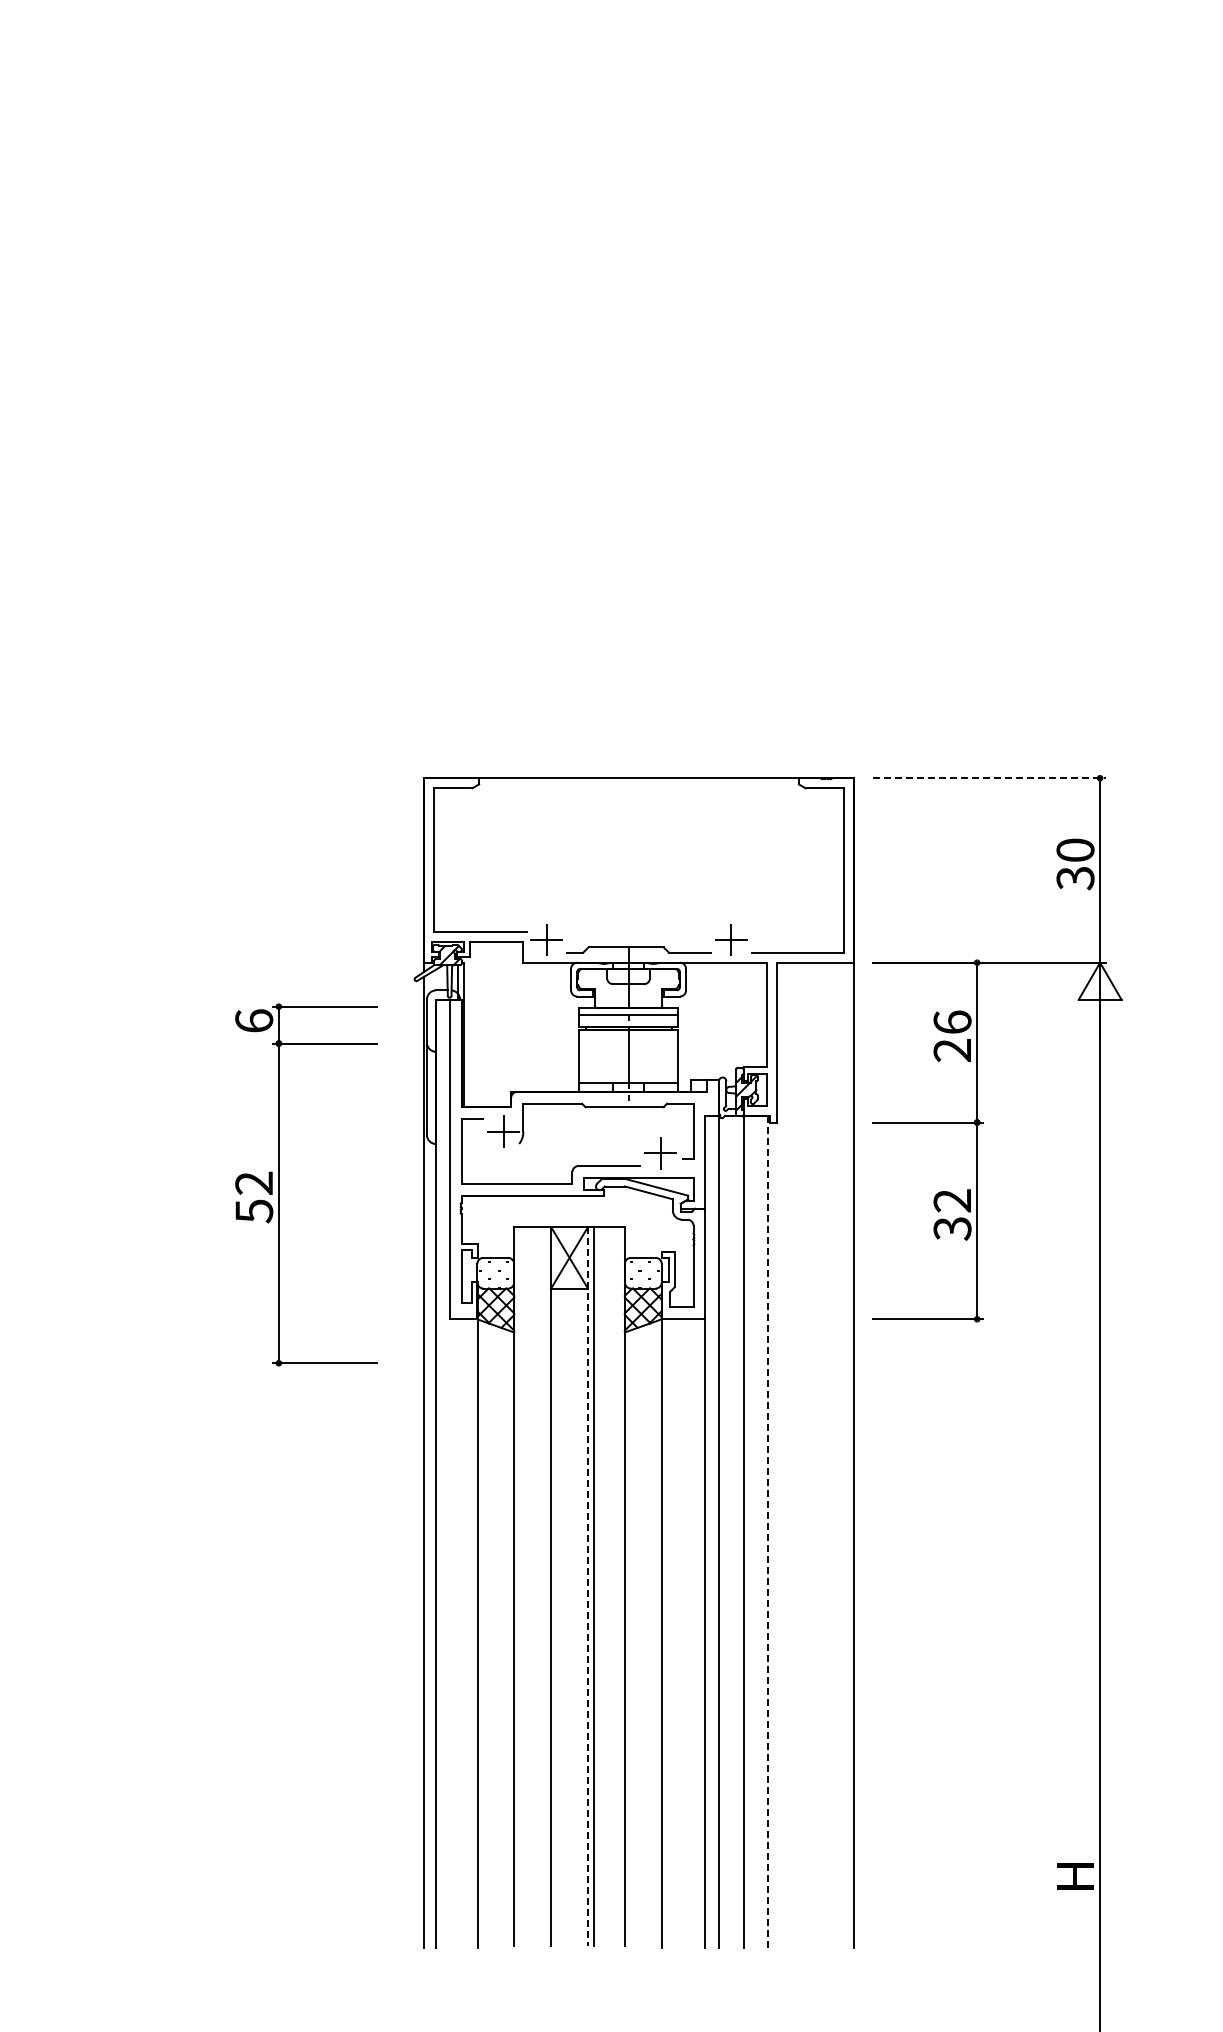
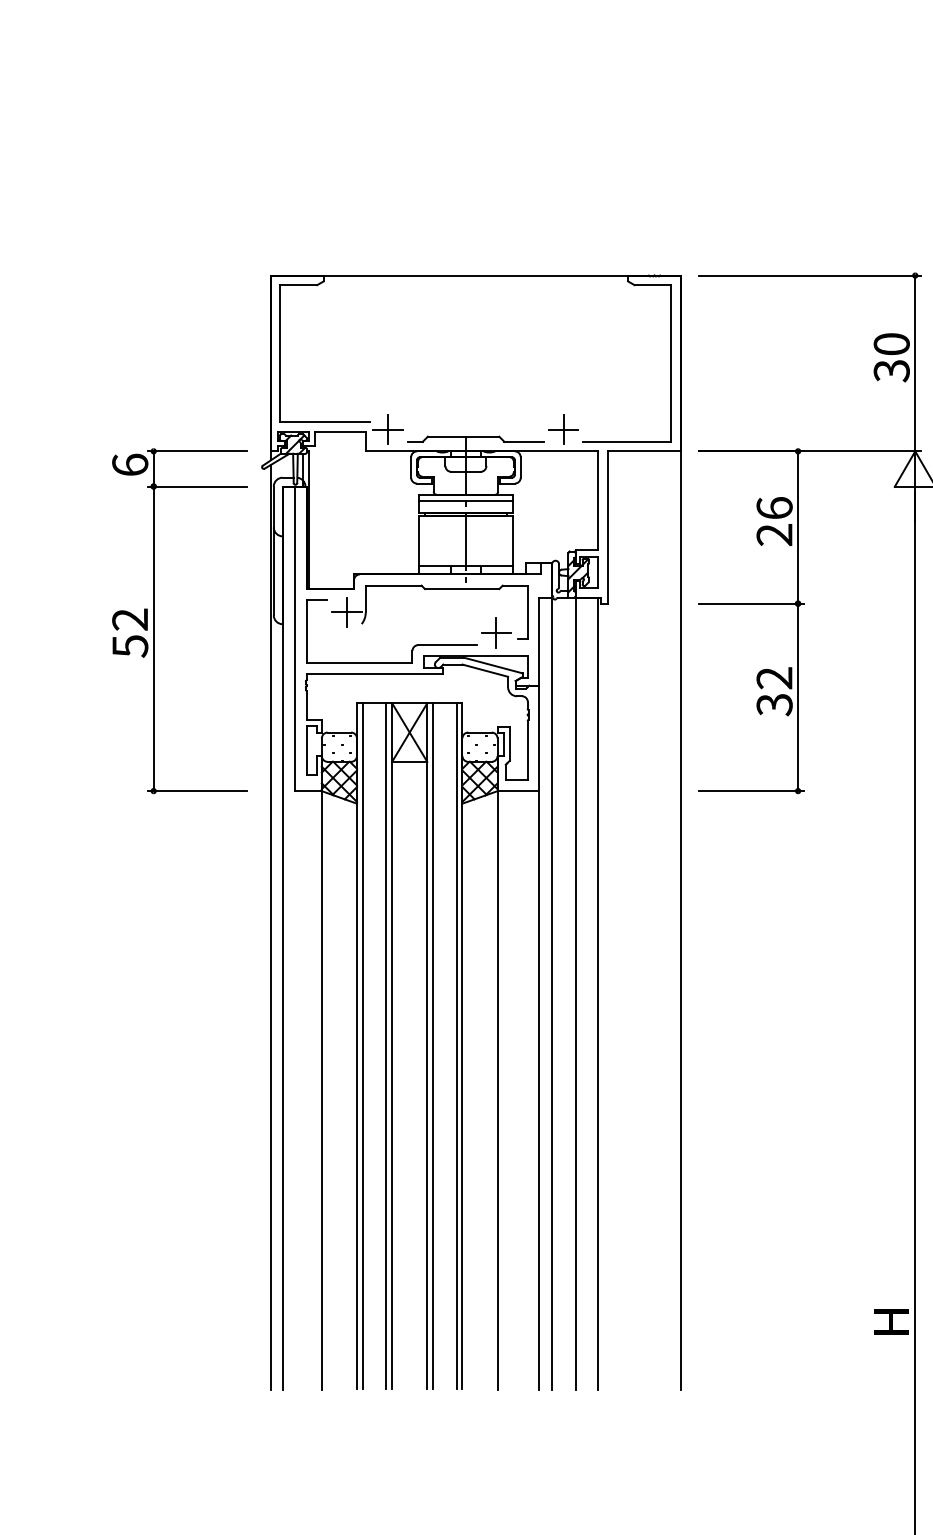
line: (989, 778) -> (809, 275), dashed -> solid
part: (279, 1184) -> (154, 620), moved
line: (767, 1531) -> (598, 993), dashed -> solid
line: (520, 1586) -> (362, 1045), added
line: (544, 1586) -> (385, 1045), added
line: (587, 1586) -> (426, 1045), dashed -> solid
line: (618, 1586) -> (456, 1045), added

